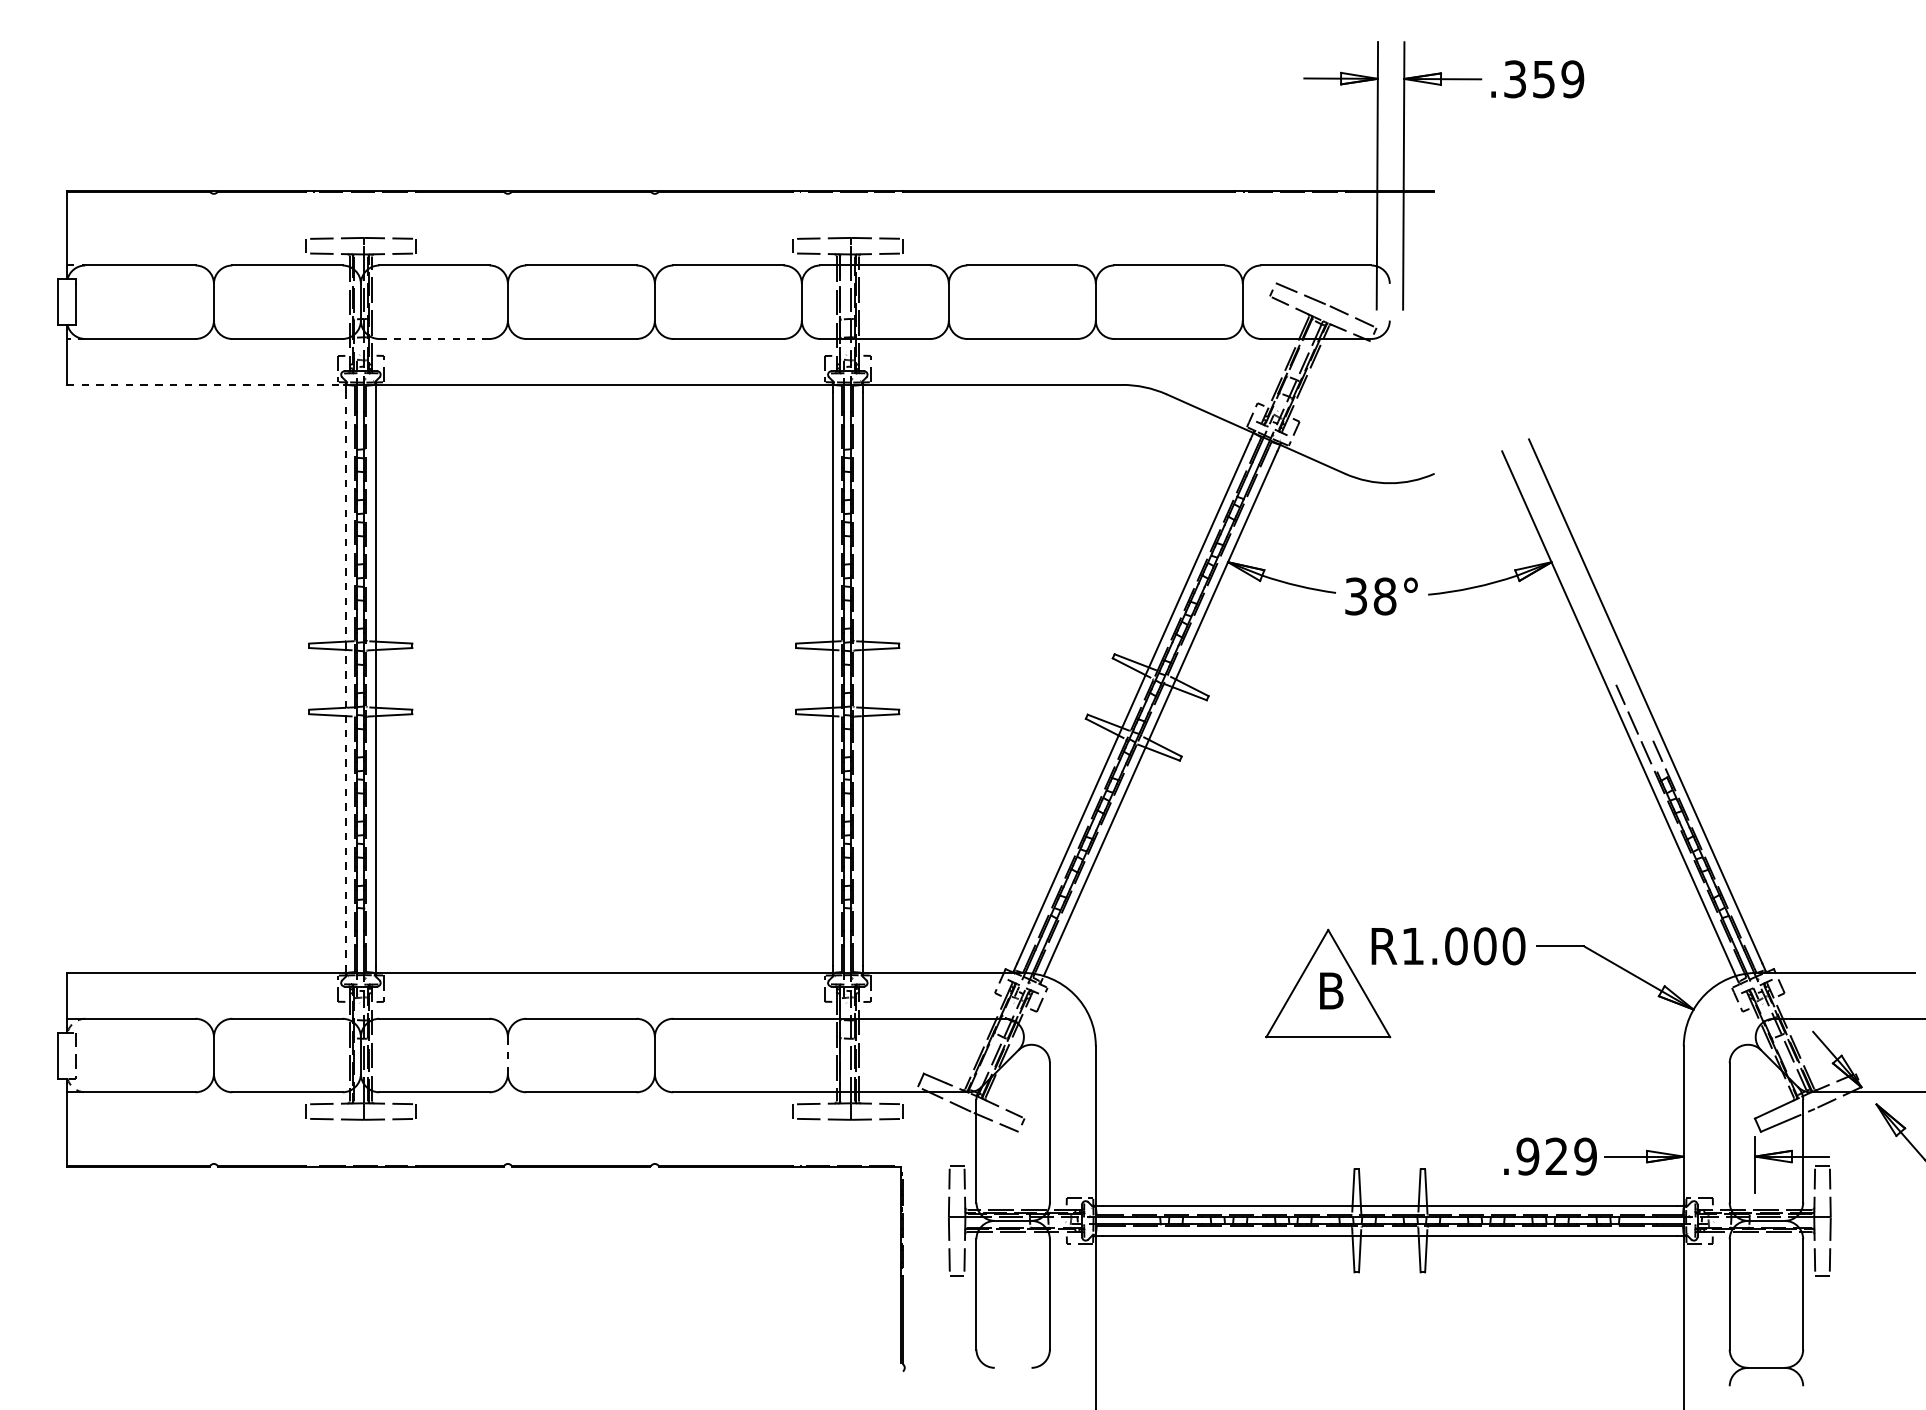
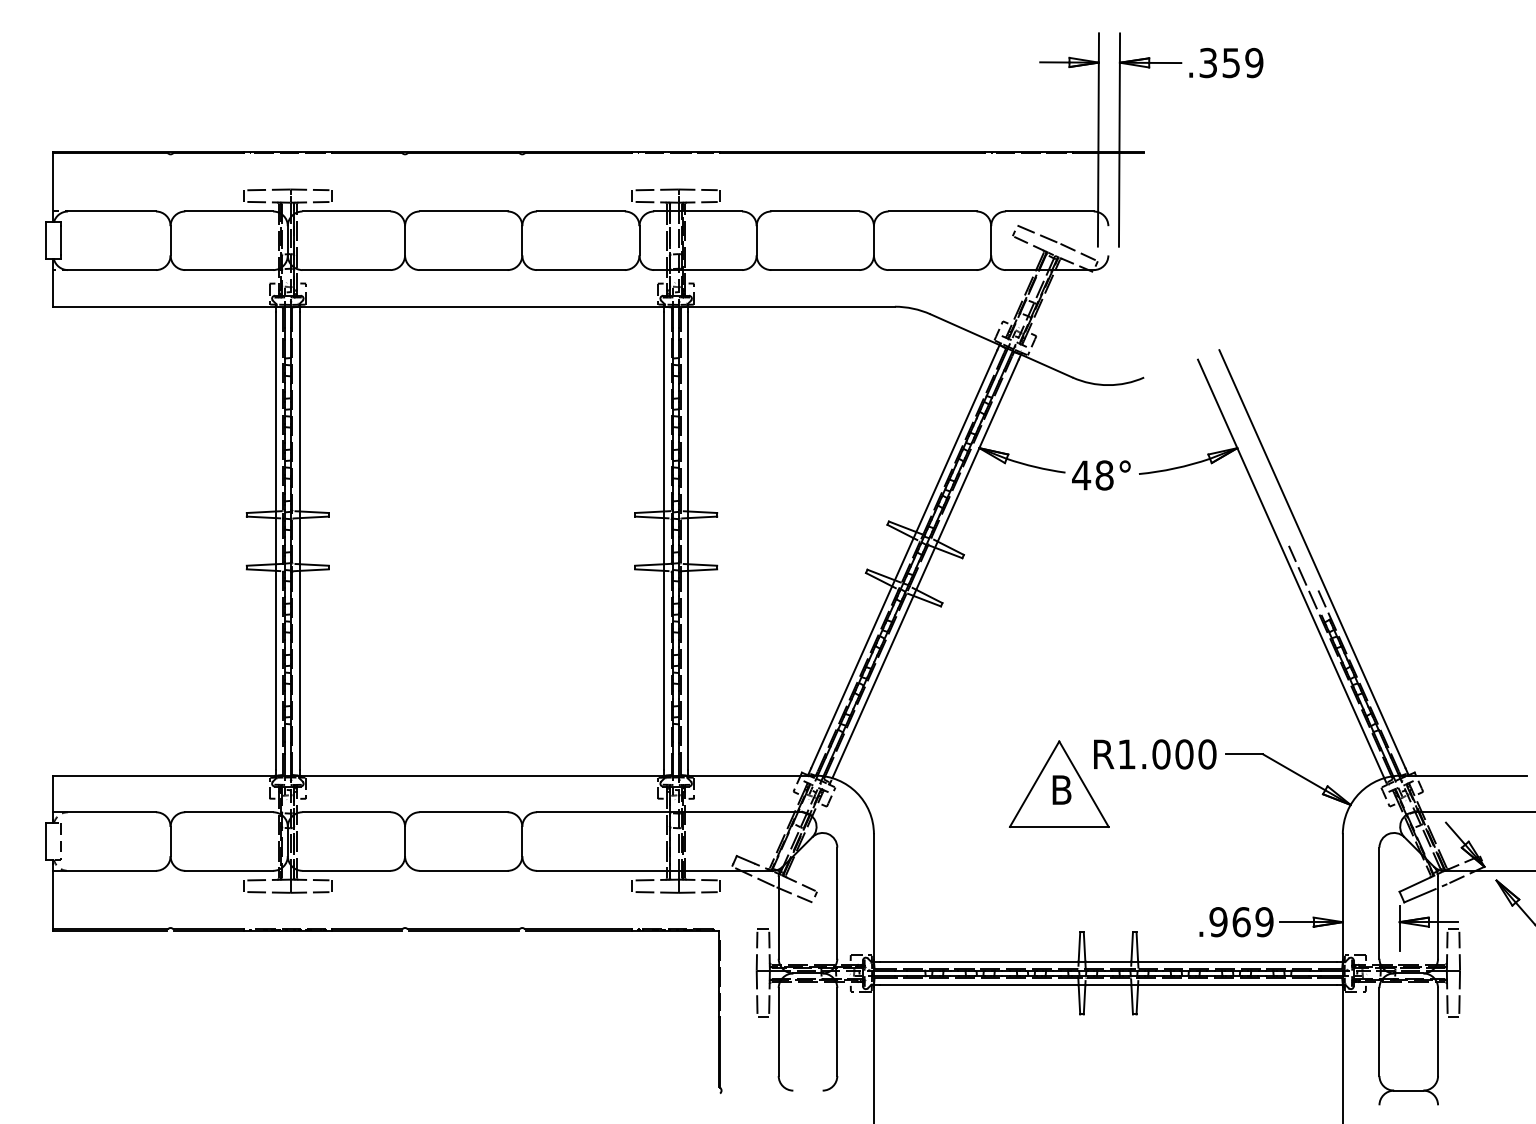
line: (434, 338) -> (346, 269), dashed -> solid
line: (205, 384) -> (163, 306), dashed -> solid
text: (1356, 596) -> (1081, 475), 38° -> 48°
line: (346, 678) -> (276, 540), dashed -> solid
line: (507, 1056) -> (404, 842), dashed -> solid
text: (1556, 1156) -> (1241, 922), .929 -> .969

